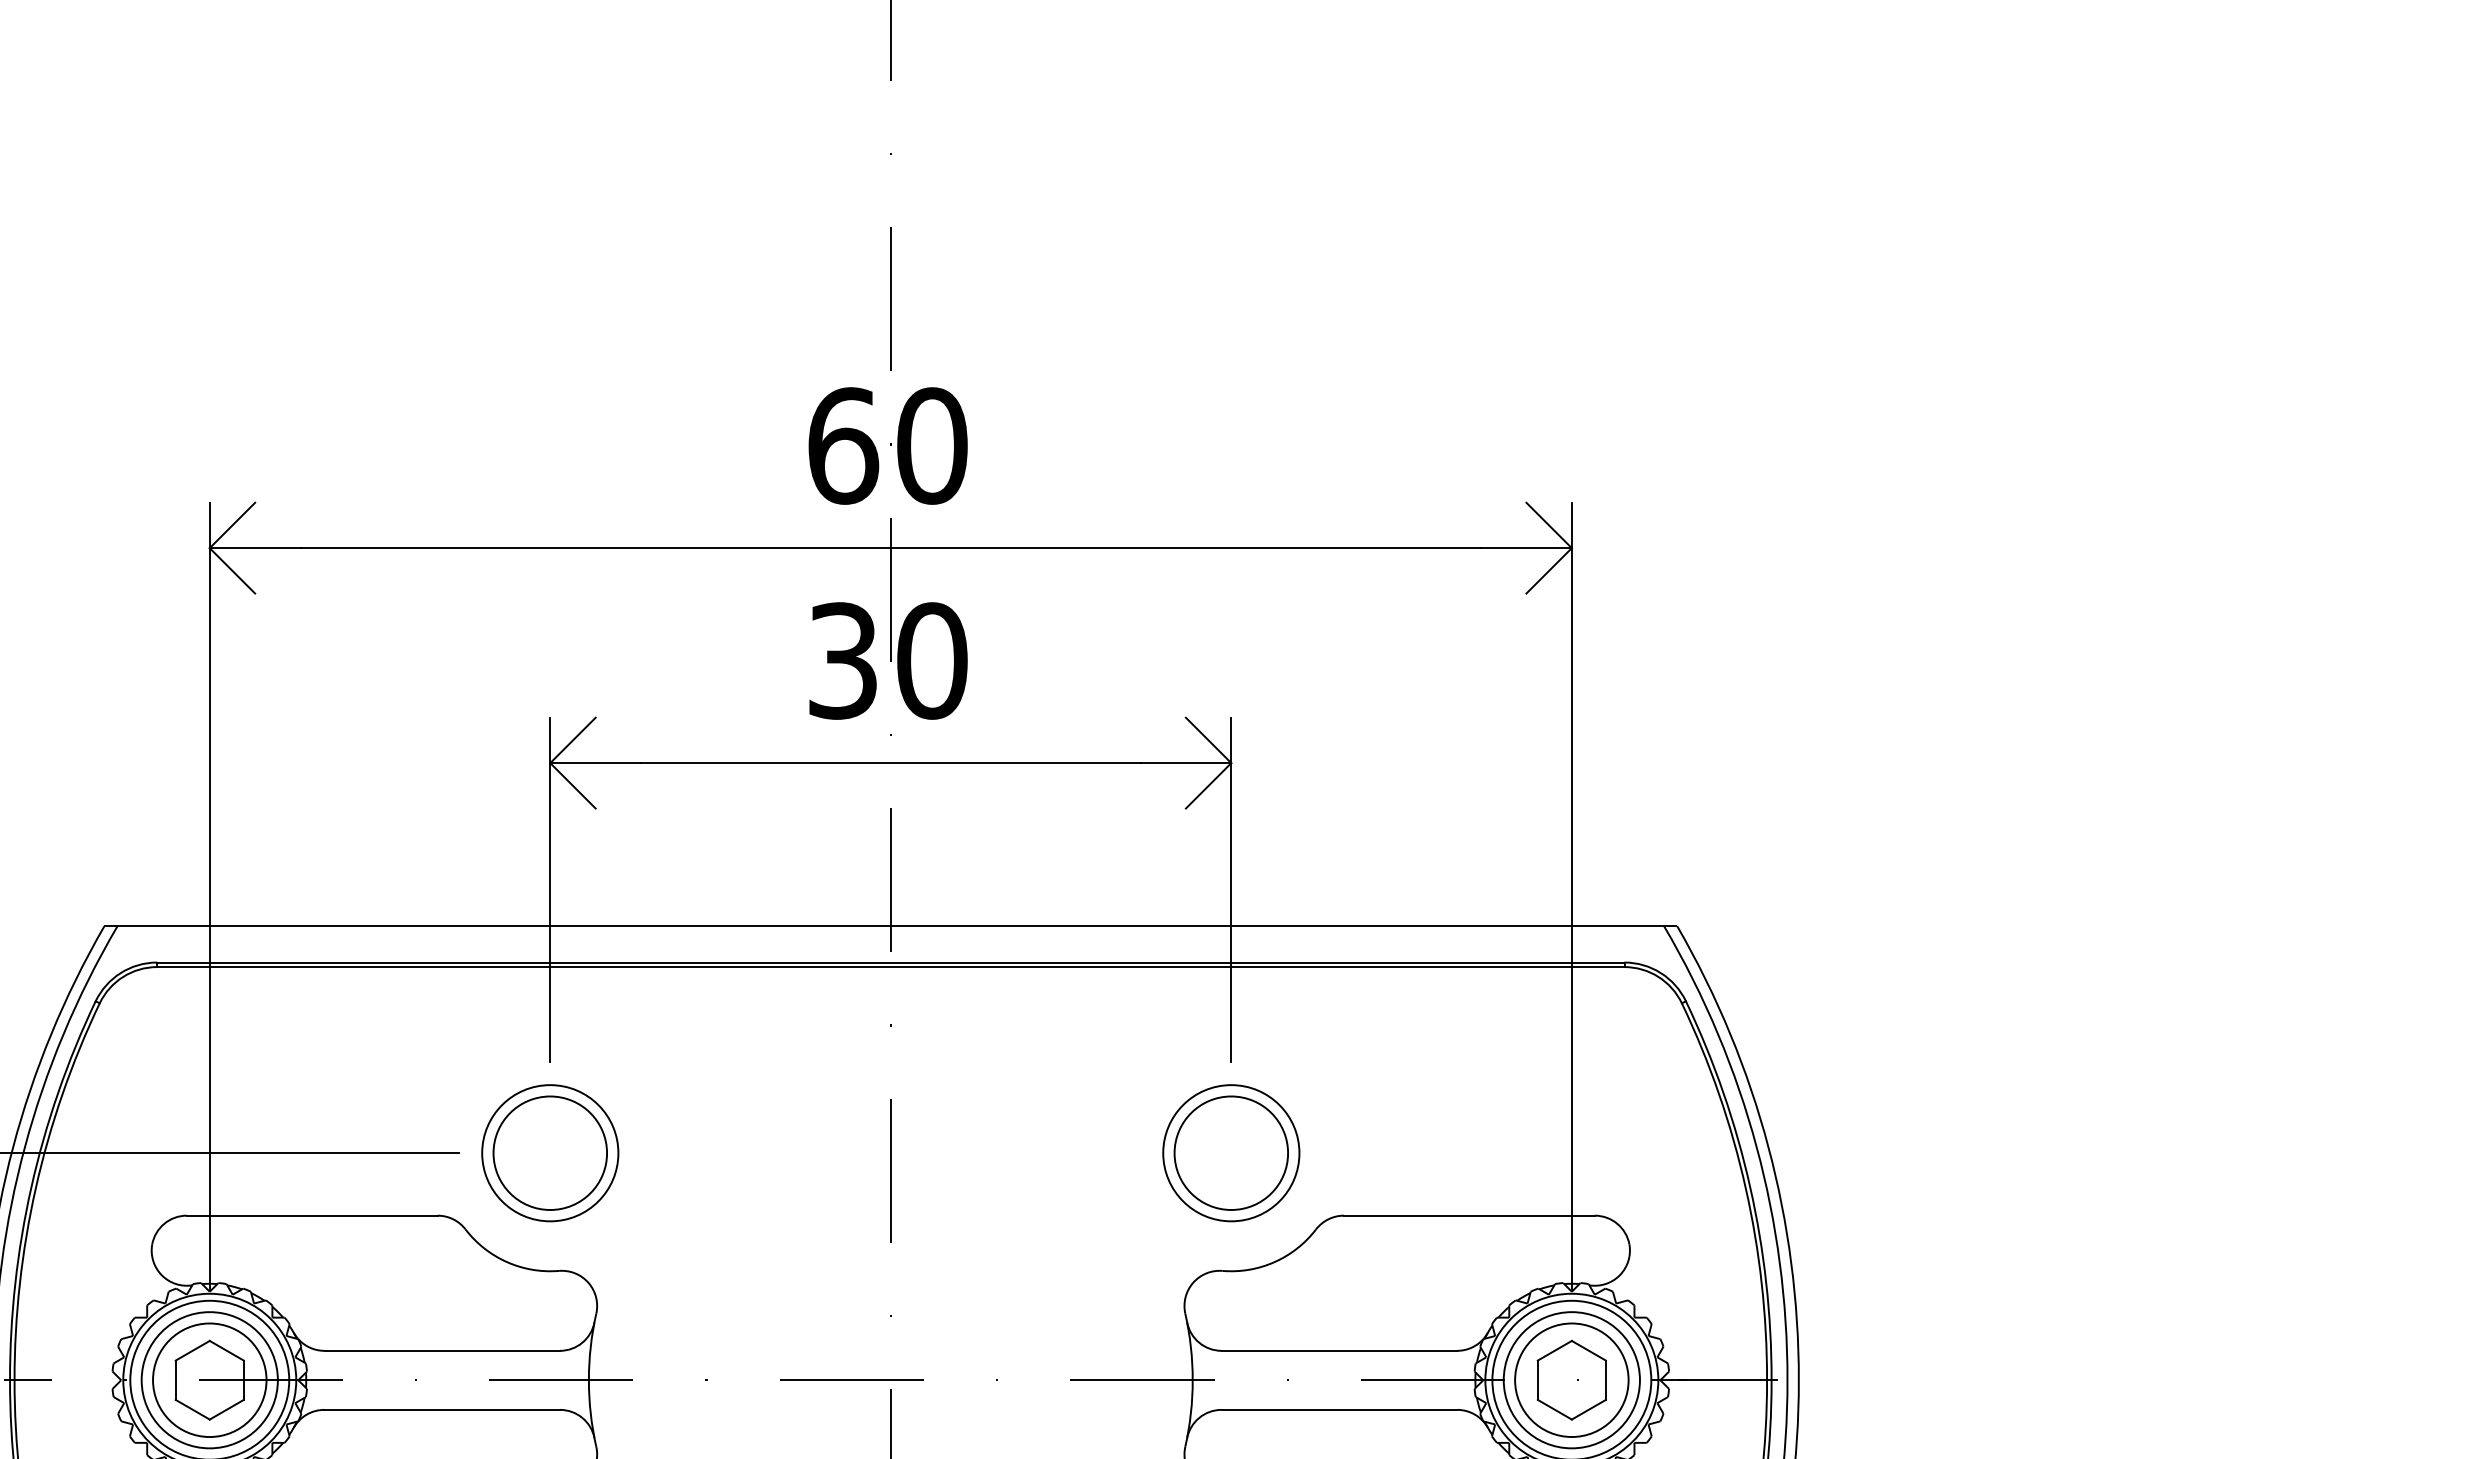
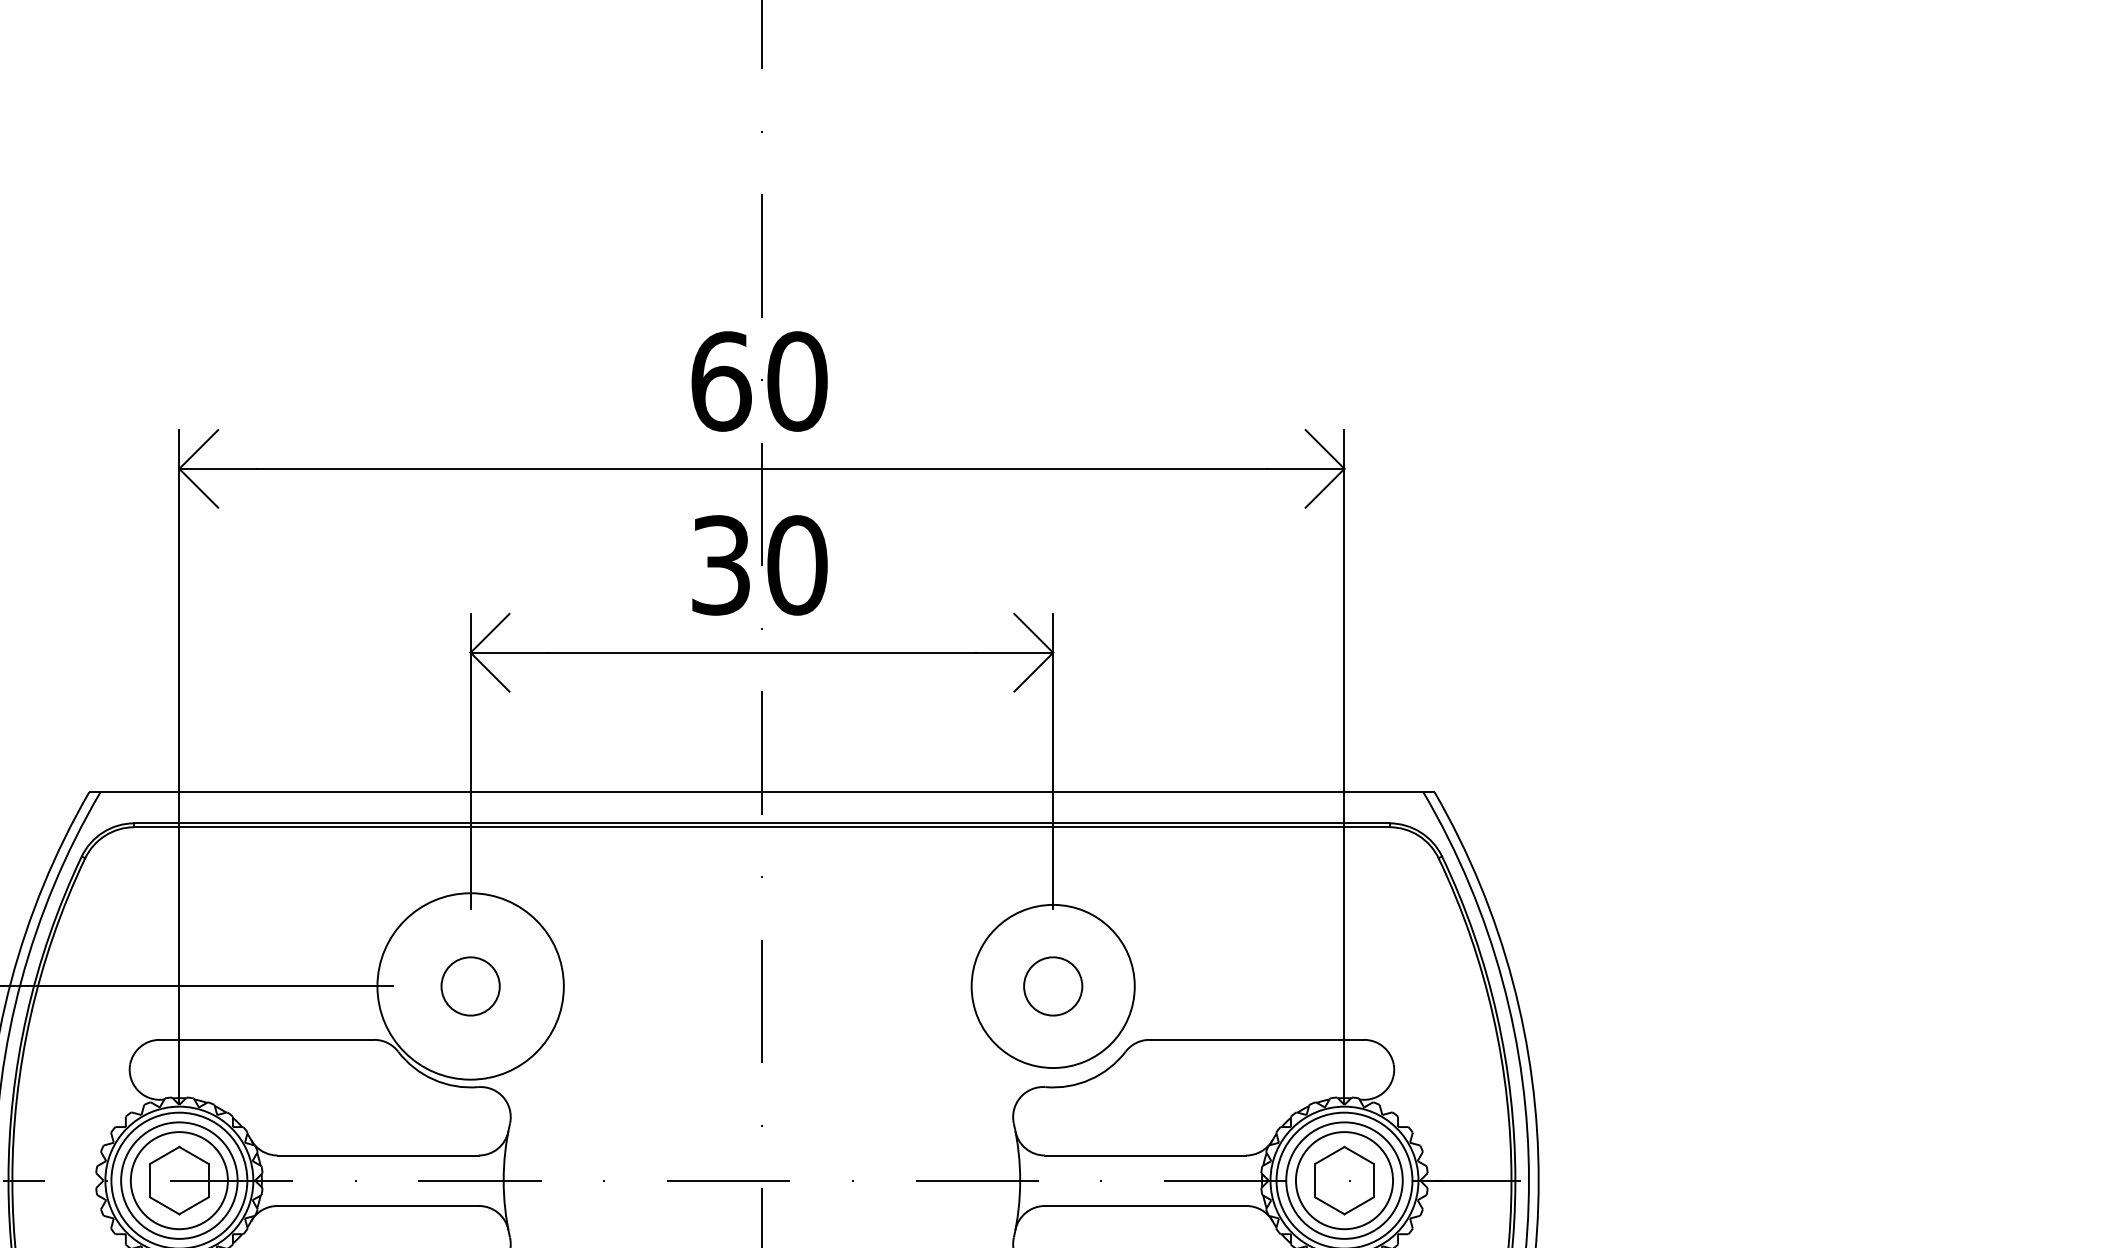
circle: (550, 1152) -> (470, 985), size x0.6
circle: (1231, 1152) -> (1053, 985), size x0.6
circle: (550, 1153) -> (470, 986), size x1.6
circle: (1231, 1153) -> (1053, 986), size x1.4

